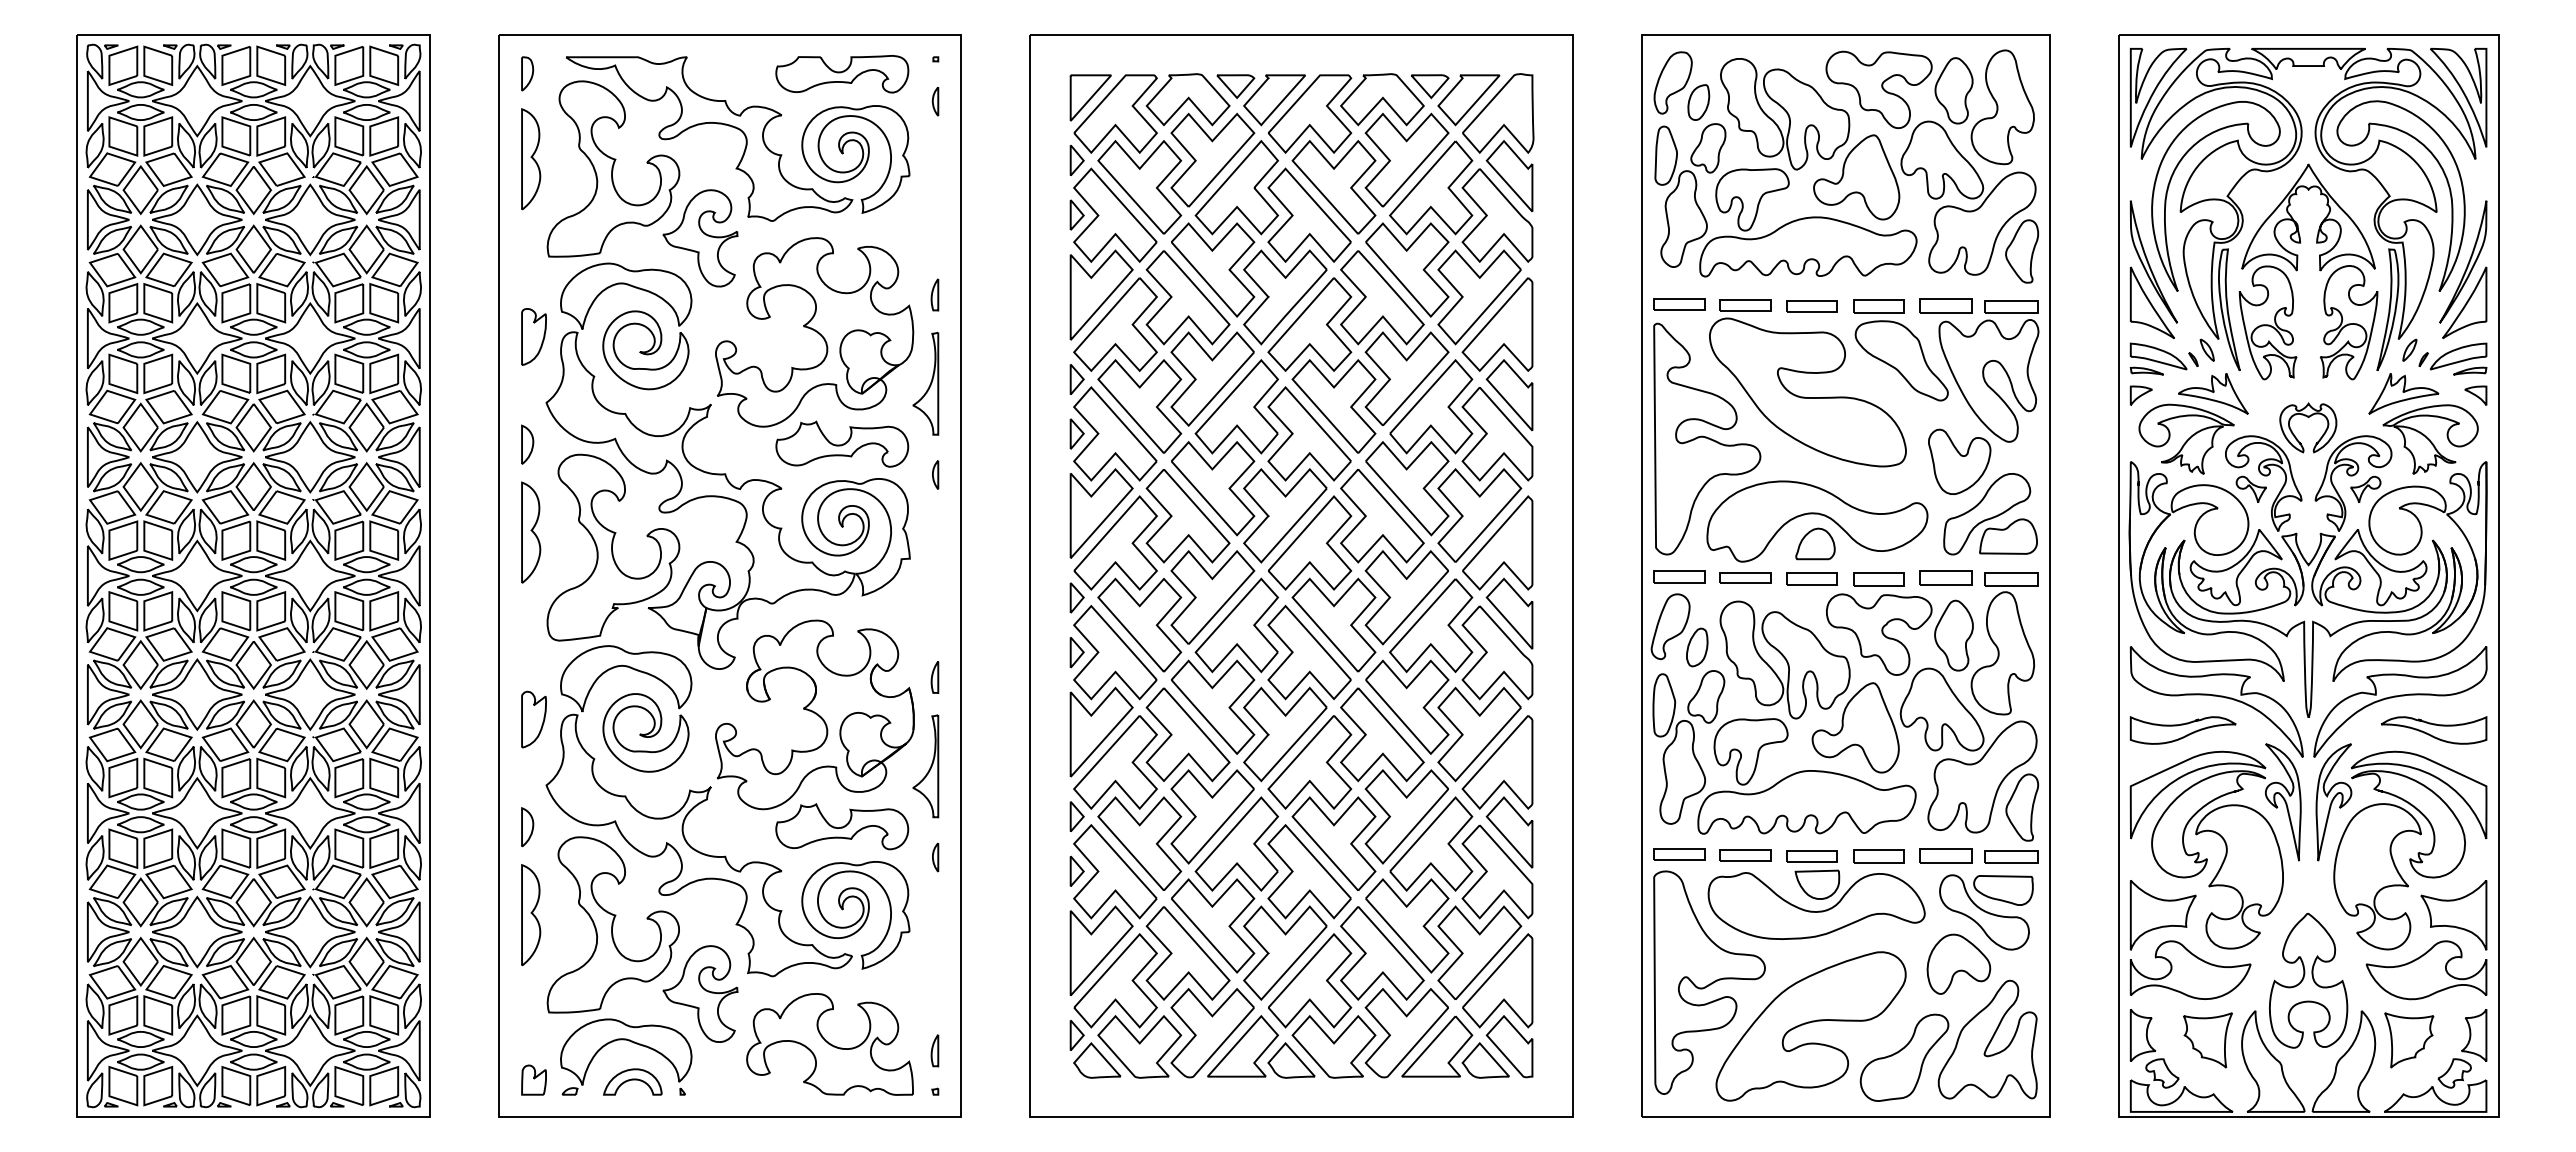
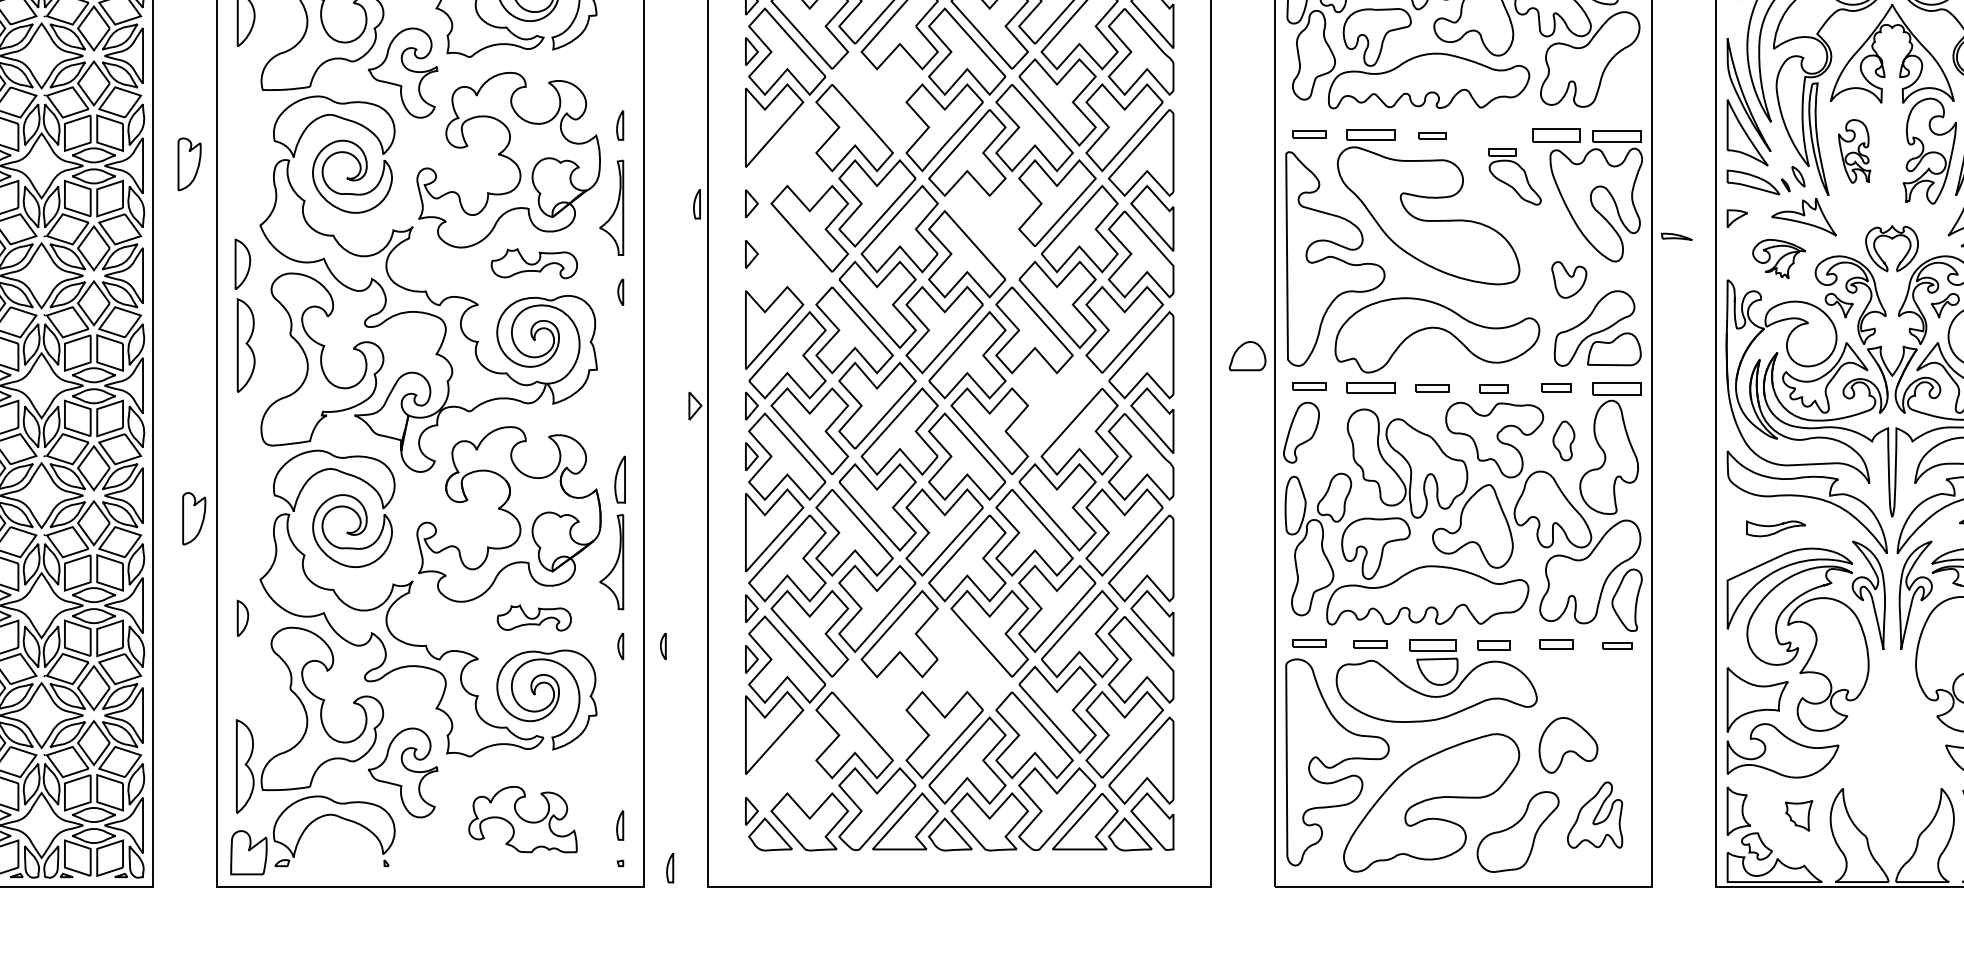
part: (2022, 251) -> (1627, 85), removed
part: (1213, 269) -> (878, 101), removed
part: (1679, 304) -> (1309, 134), size x0.7
part: (1811, 306) -> (1431, 136), size x0.6
part: (2267, 322) -> (1854, 151), size x0.6
part: (1115, 324) -> (787, 152), removed
part: (533, 336) -> (189, 163), moved
part: (1900, 350) -> (1514, 176), size x0.6
part: (2146, 370) -> (1676, 236), moved
part: (1017, 379) -> (696, 203), added
part: (1333, 406) -> (989, 228), removed
part: (1115, 433) -> (787, 253), removed
part: (2186, 438) -> (1779, 258), size x0.6
part: (842, 443) -> (534, 263), size x0.7
part: (527, 444) -> (242, 264), size x1.4
part: (1959, 461) -> (1568, 279), size x0.6
part: (1815, 543) -> (1247, 355), moved
part: (1679, 576) -> (1309, 386), size x0.7
part: (1945, 577) -> (1556, 387), size x0.6
part: (1811, 578) -> (1431, 388), size x0.7
part: (1878, 579) -> (1493, 389), size x0.6
part: (1015, 597) -> (694, 405), added
part: (1406, 597) -> (1056, 405), removed
part: (1953, 635) -> (1563, 440), size x0.6
part: (1697, 647) -> (1326, 452), removed
part: (934, 677) -> (619, 479), size x1.6
part: (533, 719) -> (193, 518), moved
part: (2182, 730) -> (1775, 528), size x0.6
part: (842, 826) -> (534, 617), size x0.6
part: (1679, 854) -> (1309, 643), size x0.7
part: (1745, 855) -> (1370, 644), size x0.7
part: (1945, 855) -> (1556, 644), size x0.7
part: (1878, 856) -> (1493, 645), size x0.7
part: (2011, 856) -> (1617, 645), size x0.6
part: (981, 857) -> (663, 646), added
part: (1309, 871) -> (967, 659), removed
part: (1986, 912) -> (1594, 697), removed
part: (531, 915) -> (245, 766), moved
part: (1213, 925) -> (878, 709), removed
part: (1115, 980) -> (787, 760), removed
part: (2308, 980) -> (1892, 760), removed
part: (1987, 1039) -> (1594, 815), size x0.6
part: (2207, 1040) -> (1798, 815), size x0.6
part: (829, 1044) -> (522, 819), size x0.7
part: (533, 1079) -> (248, 852), size x1.6
part: (632, 1081) -> (340, 853), removed
part: (988, 1096) -> (669, 867), added

